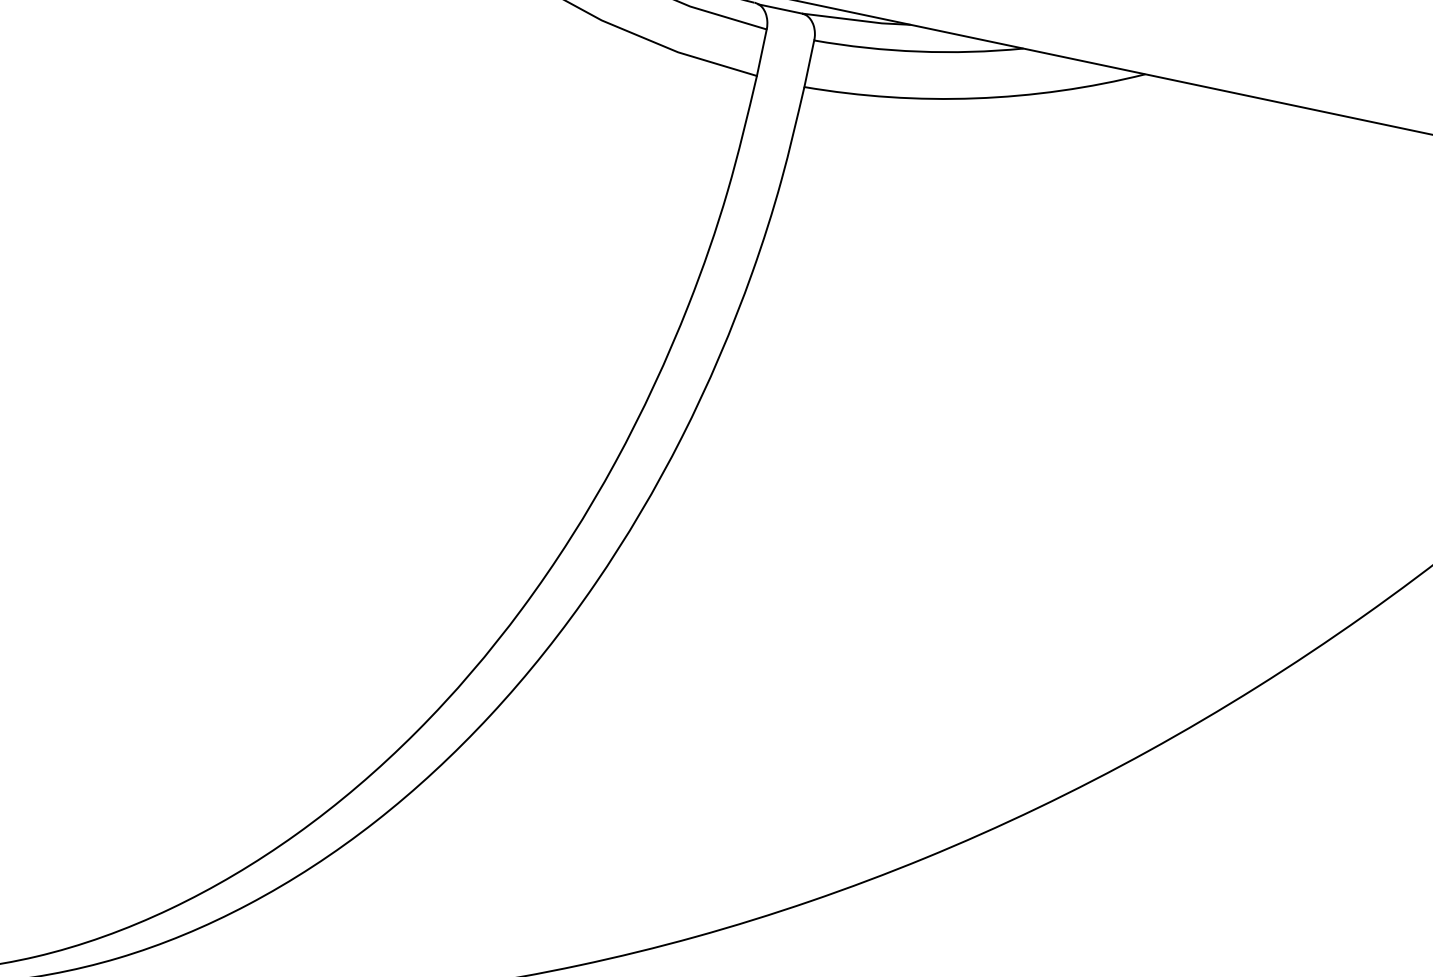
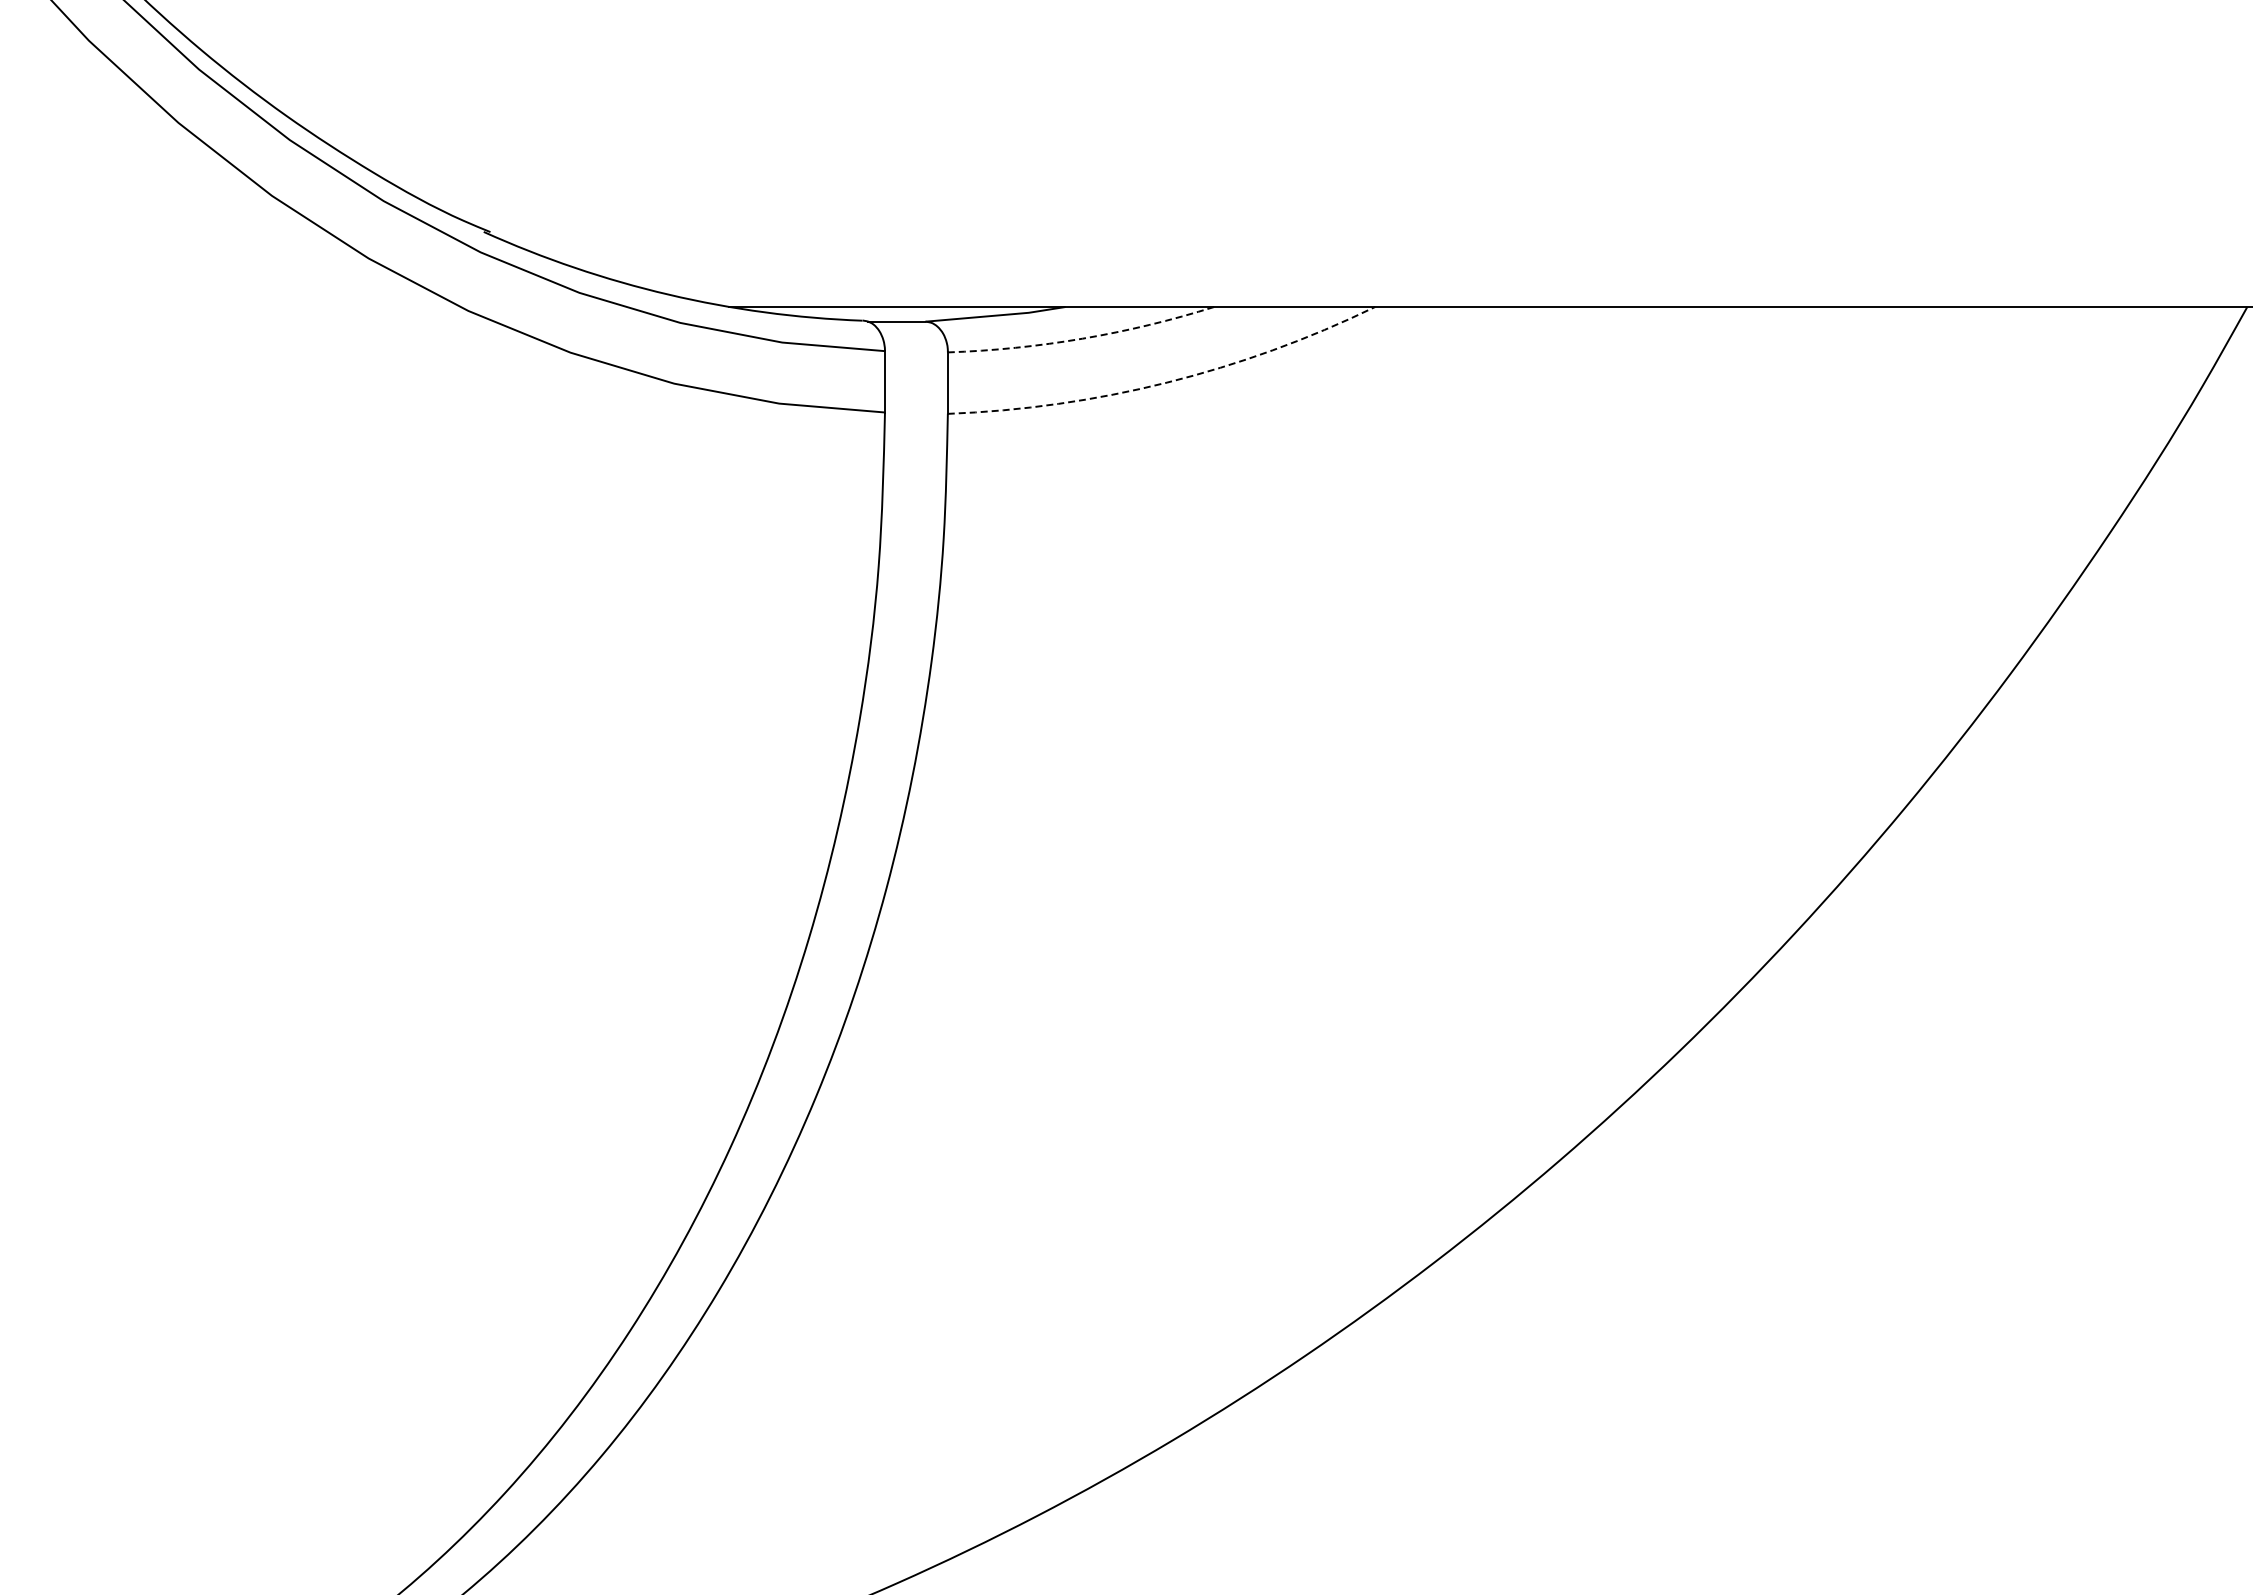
arc: (918, 51) -> (1082, 338), solid -> dashed
arc: (975, 98) -> (1167, 382), solid -> dashed

